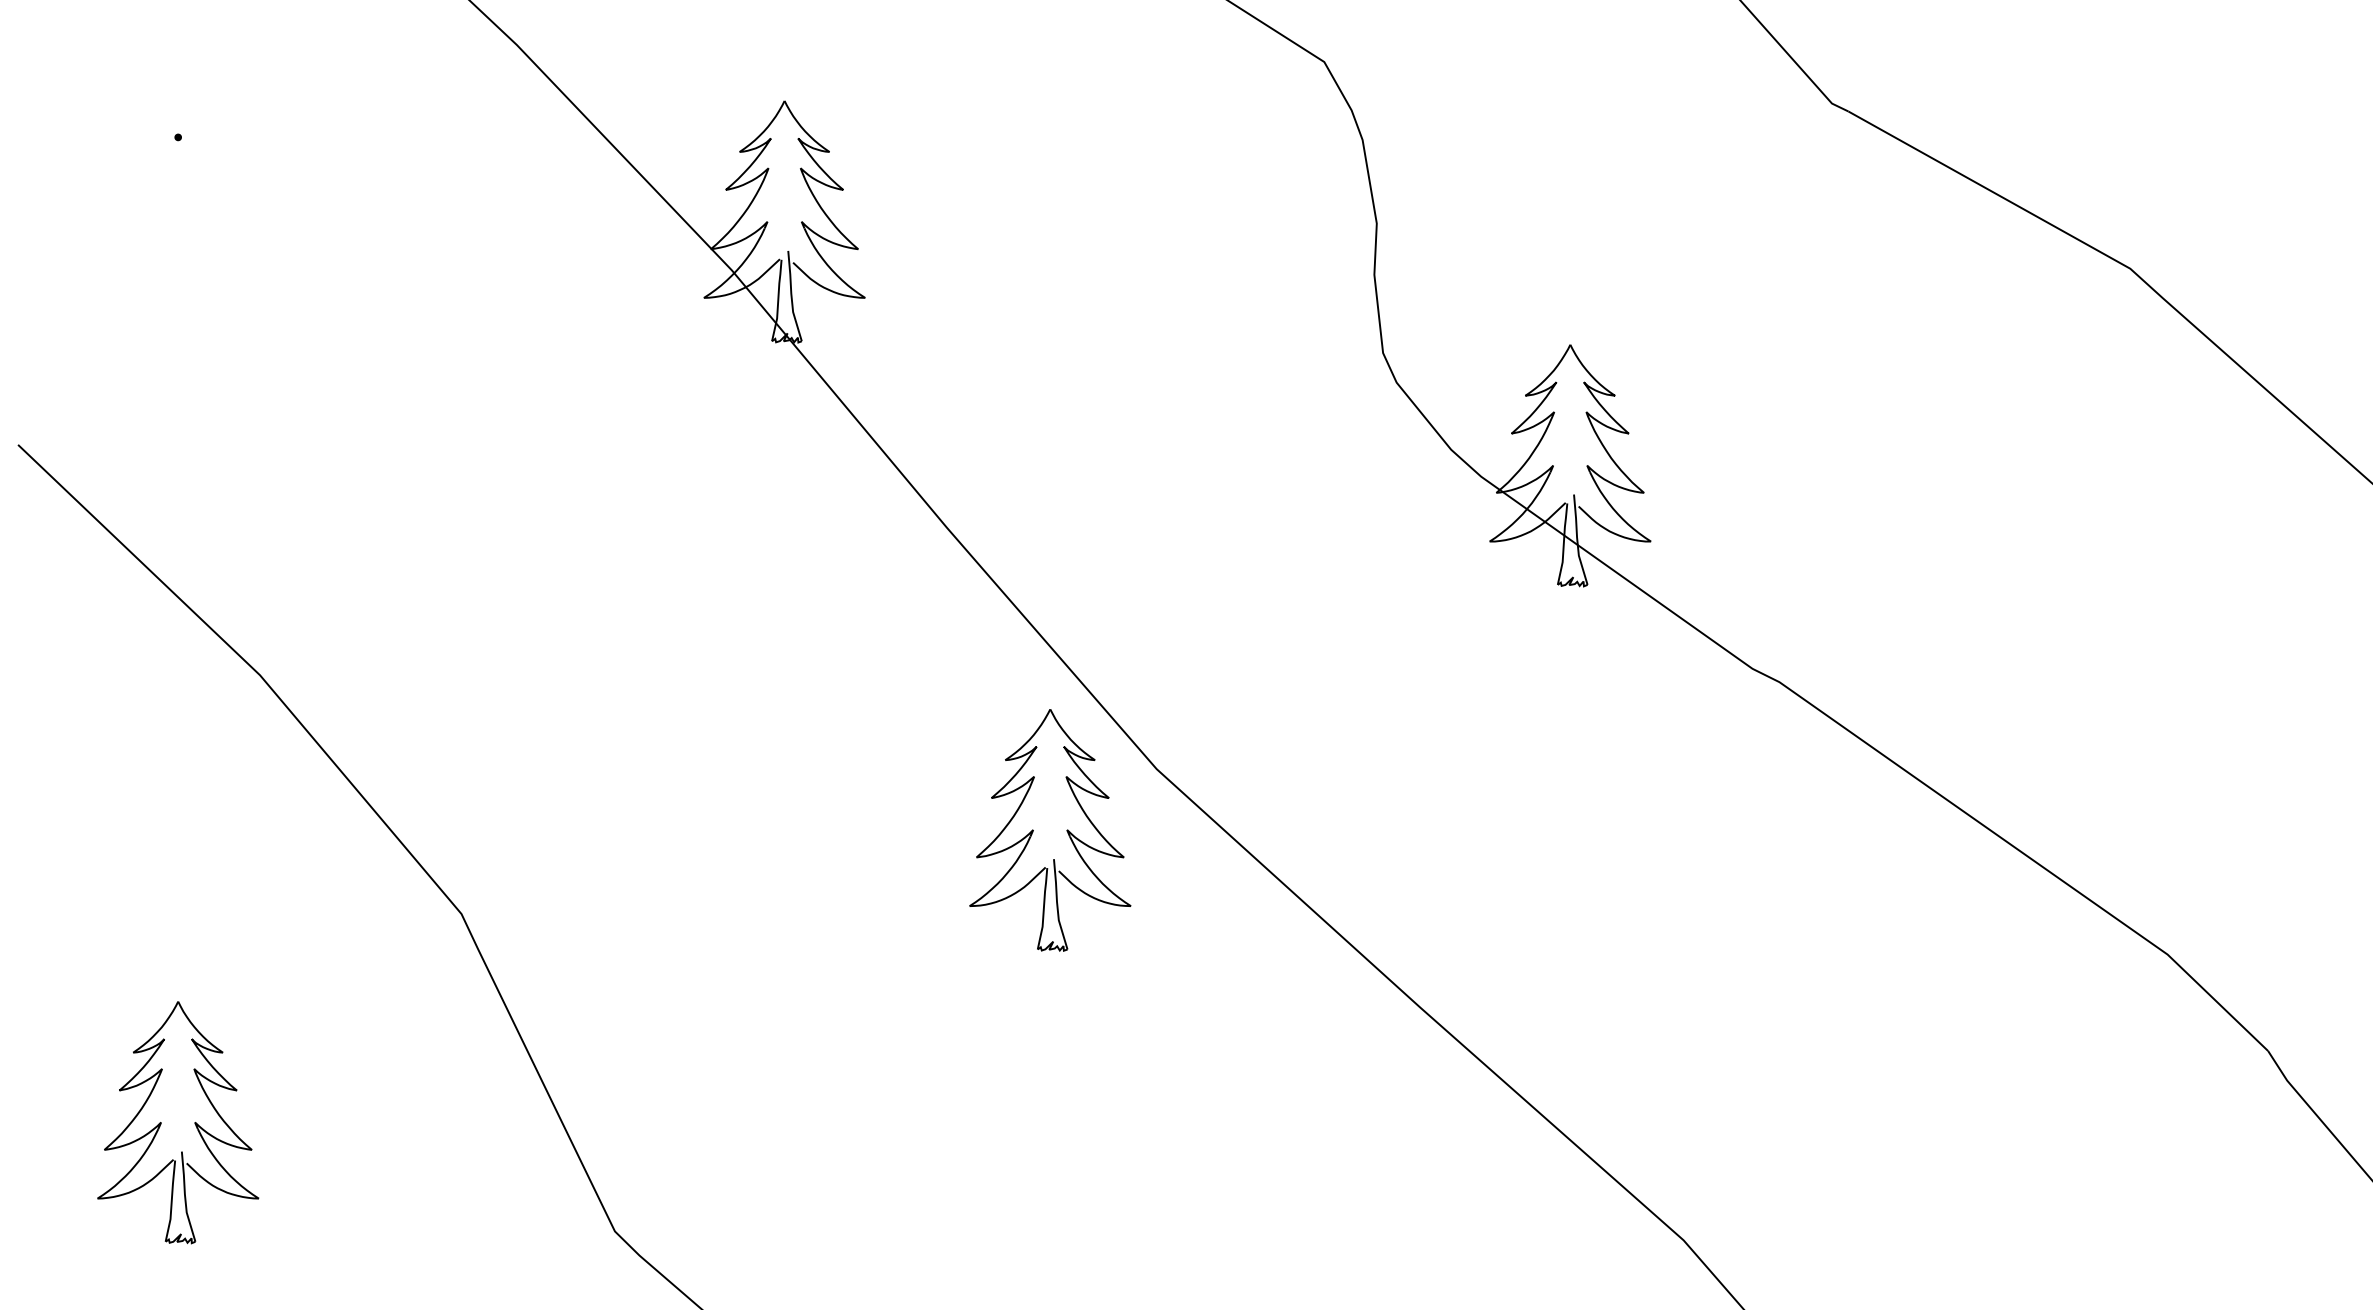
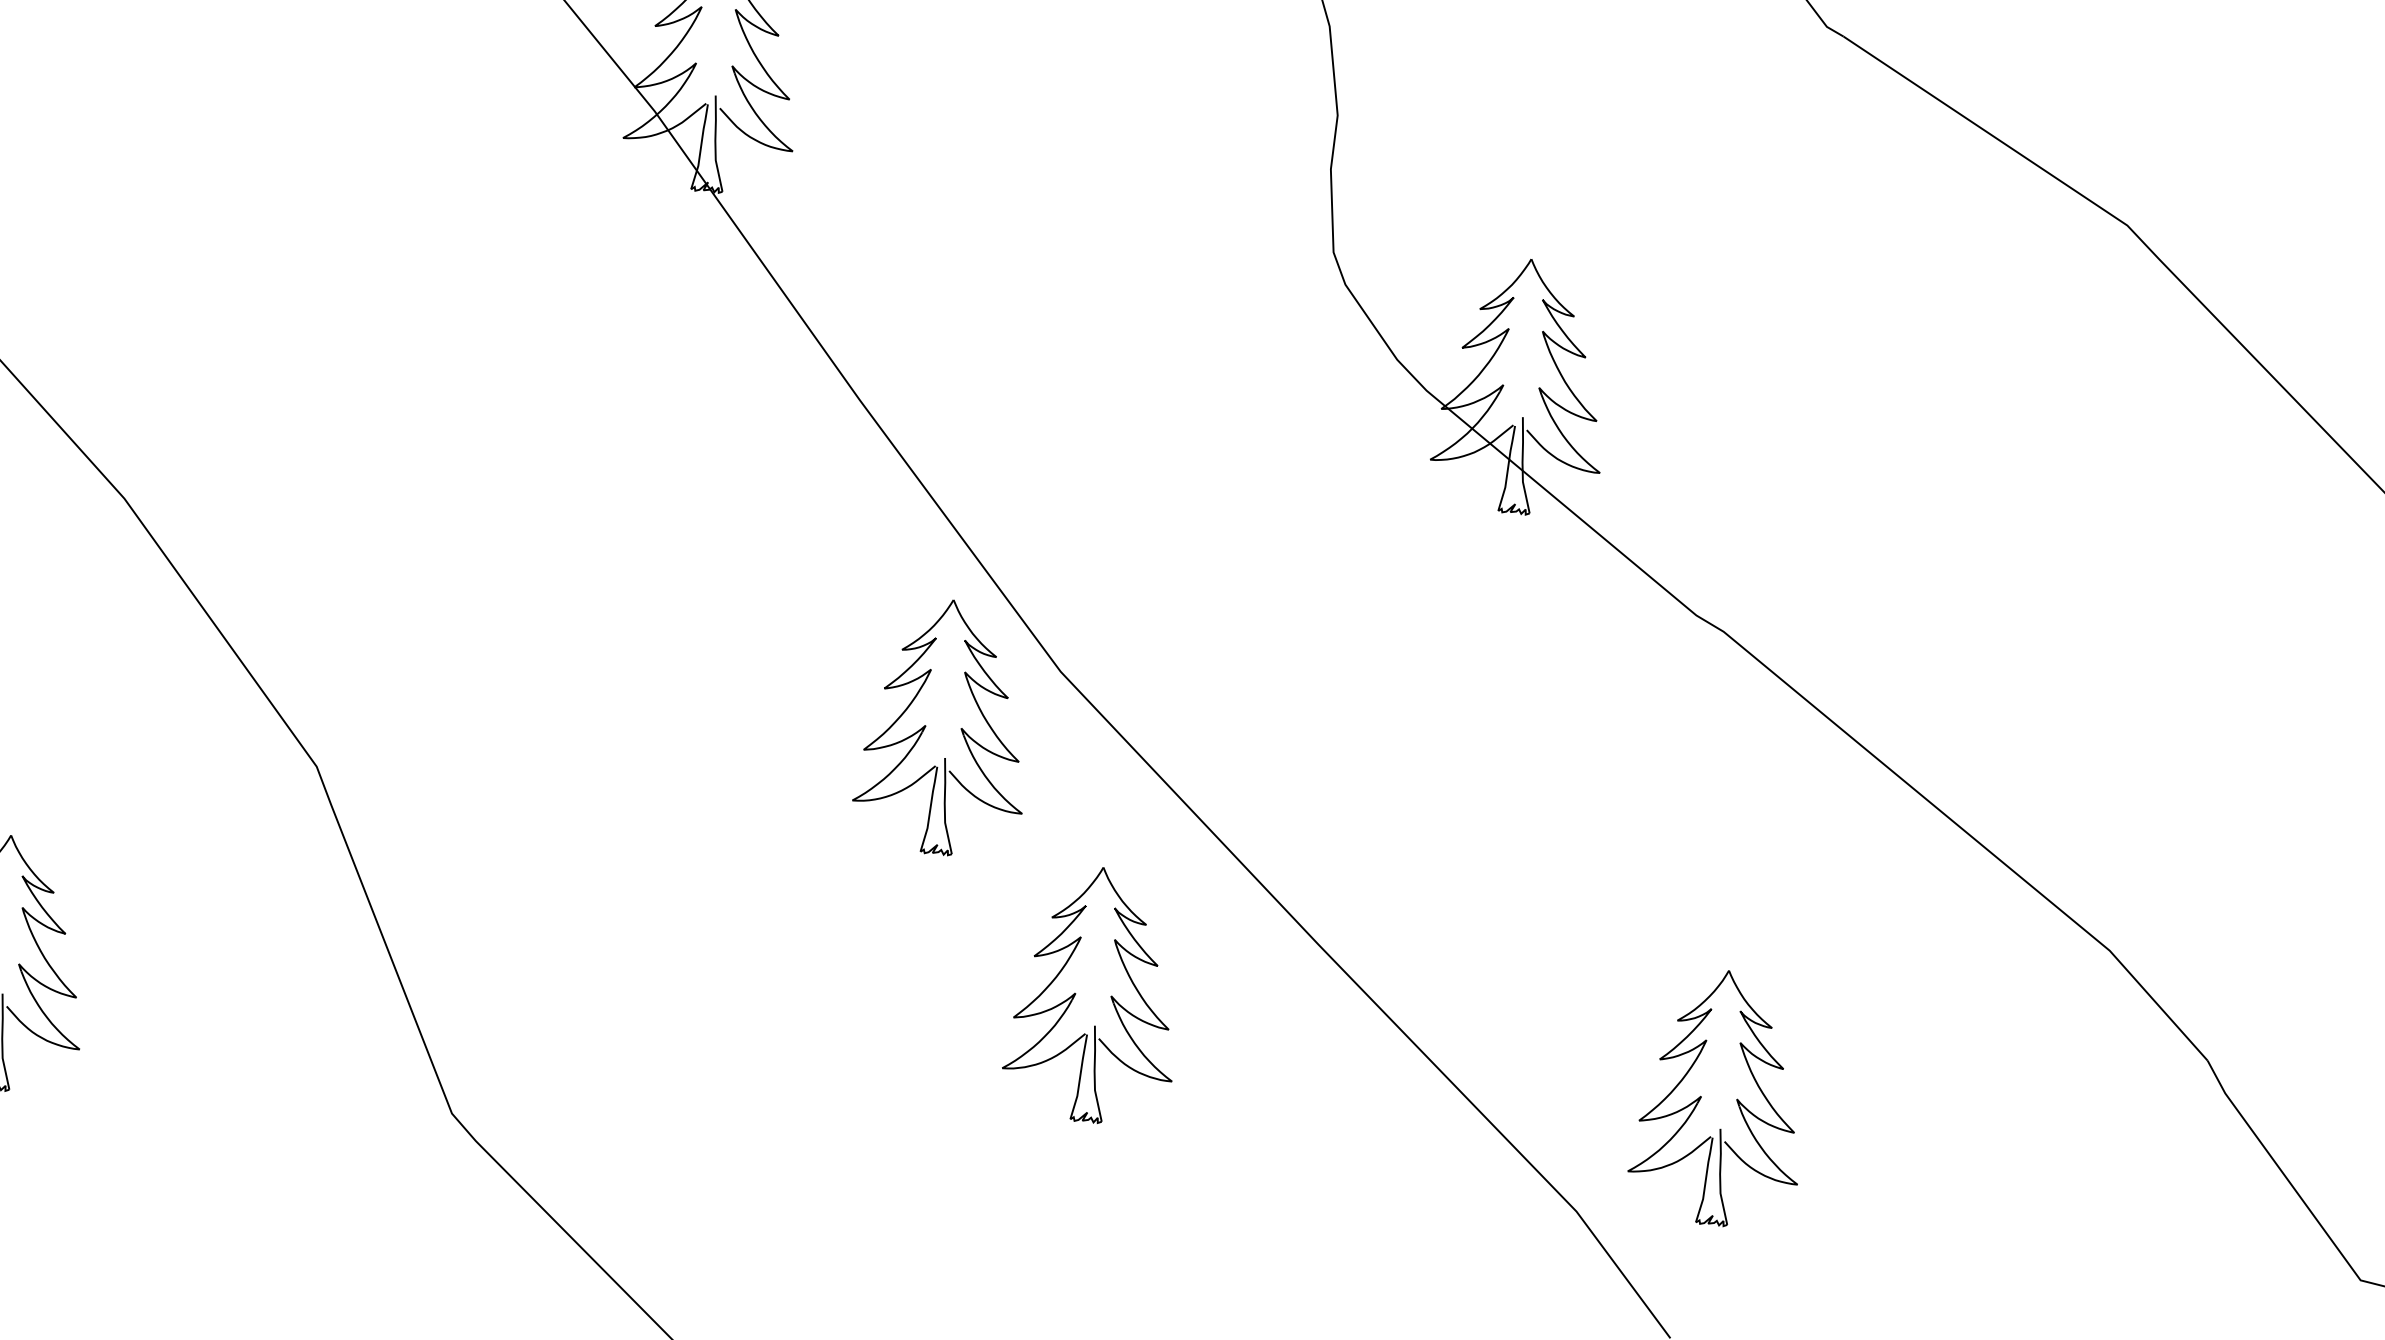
part: (1195, 1071) -> (1076, 993), added
part: (1793, 1122) -> (1701, 1096), added

